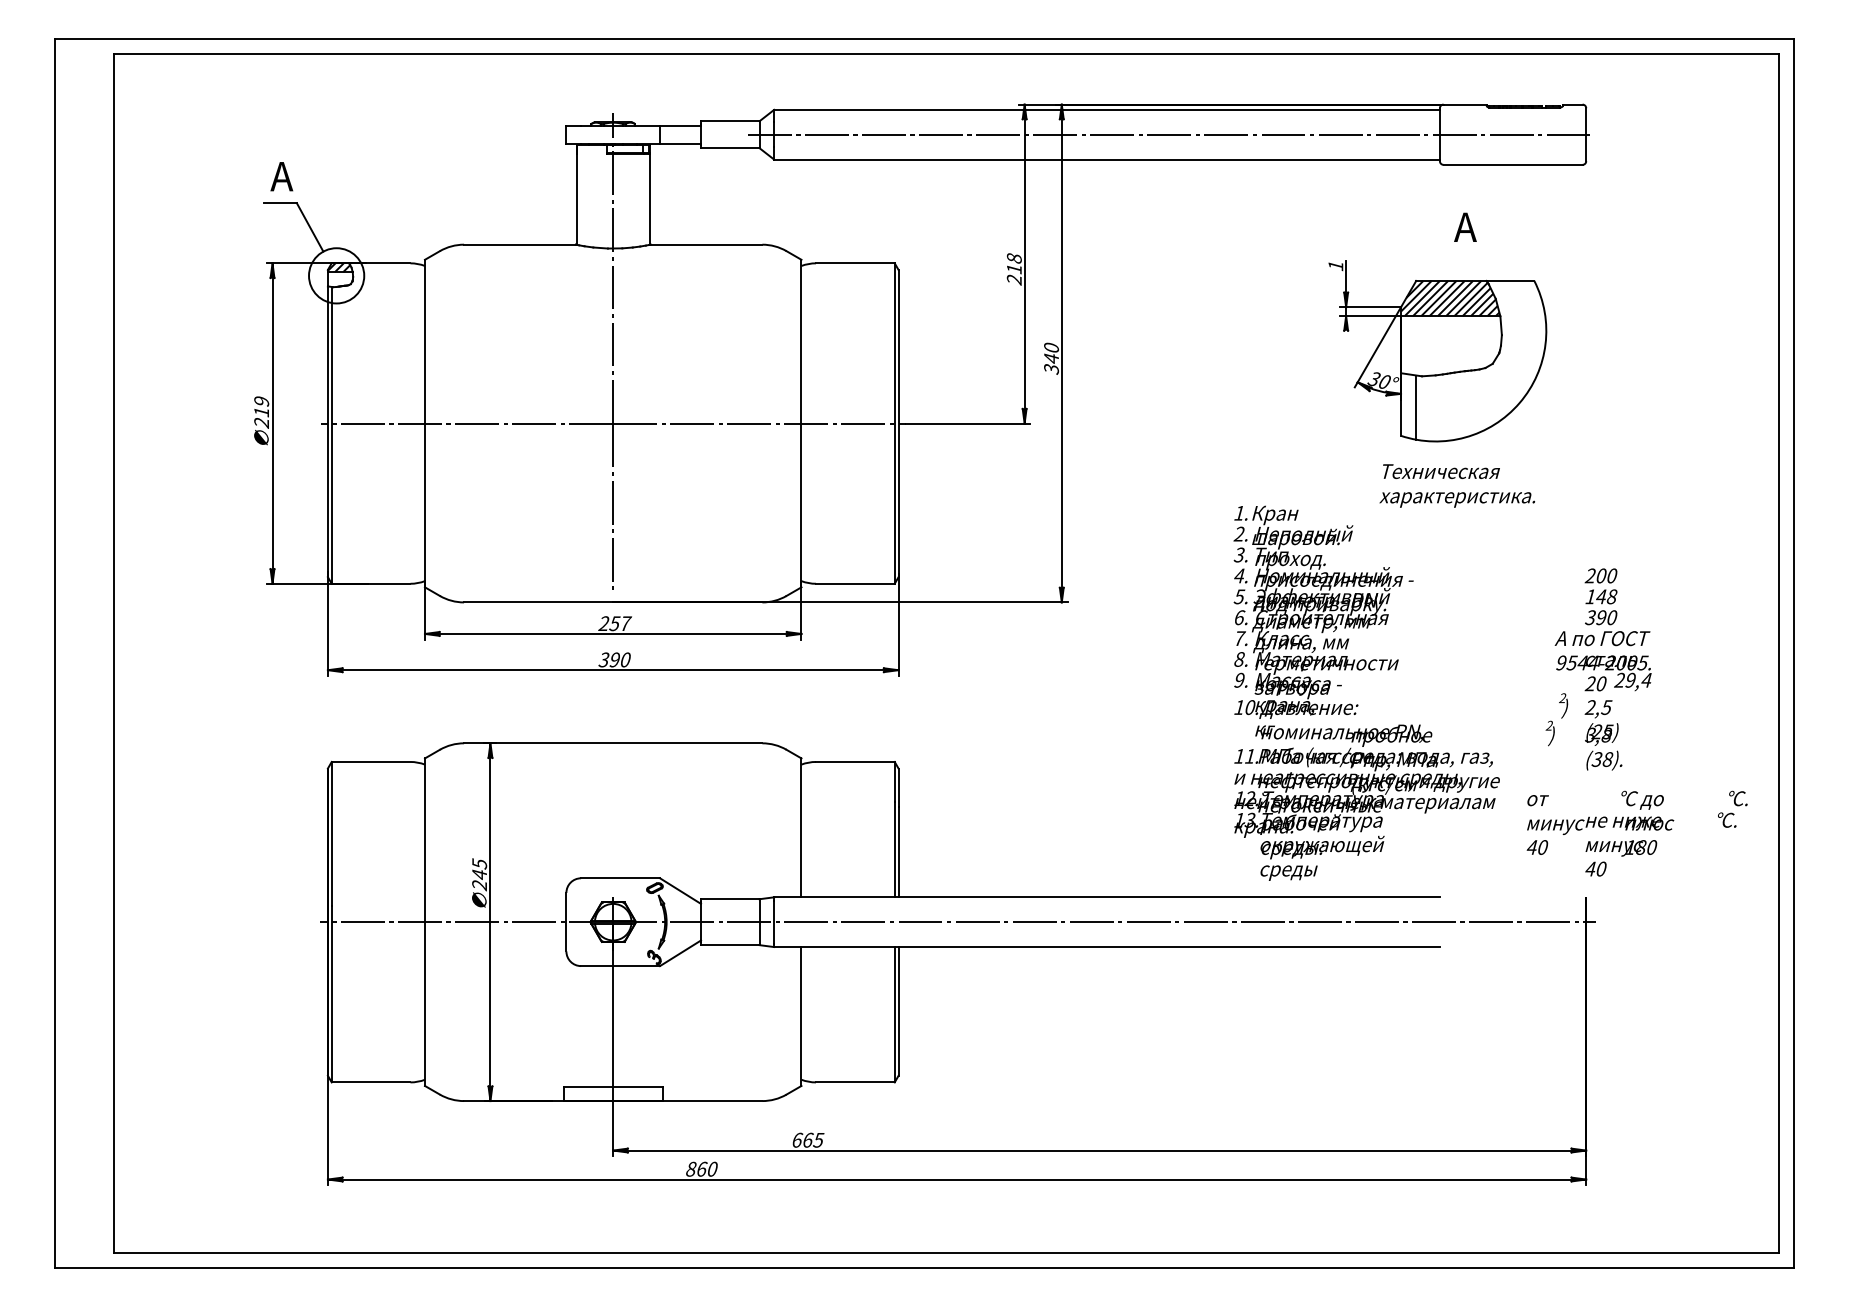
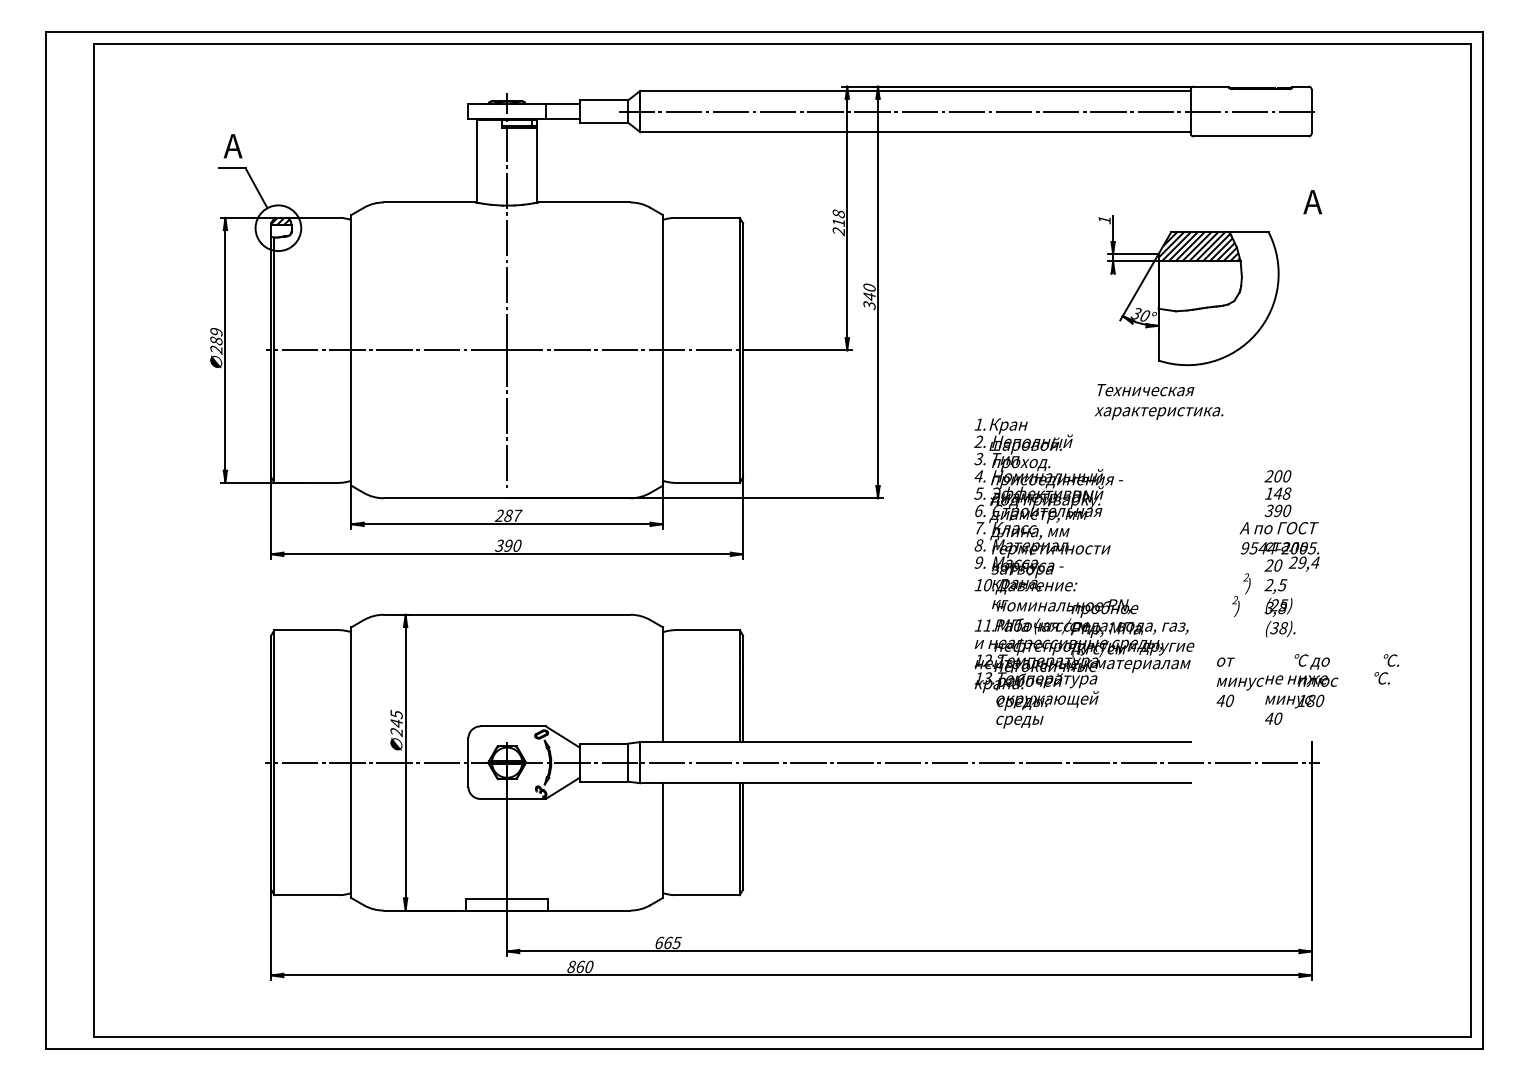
text: (1465, 227) -> (1312, 202), moved
line: (1416, 407) -> (1171, 337), removed
text: (261, 411) -> (216, 340), 219 -> 289
text: (614, 623) -> (508, 515), 257 -> 287
text: (1490, 672) -> (1186, 556), moved

